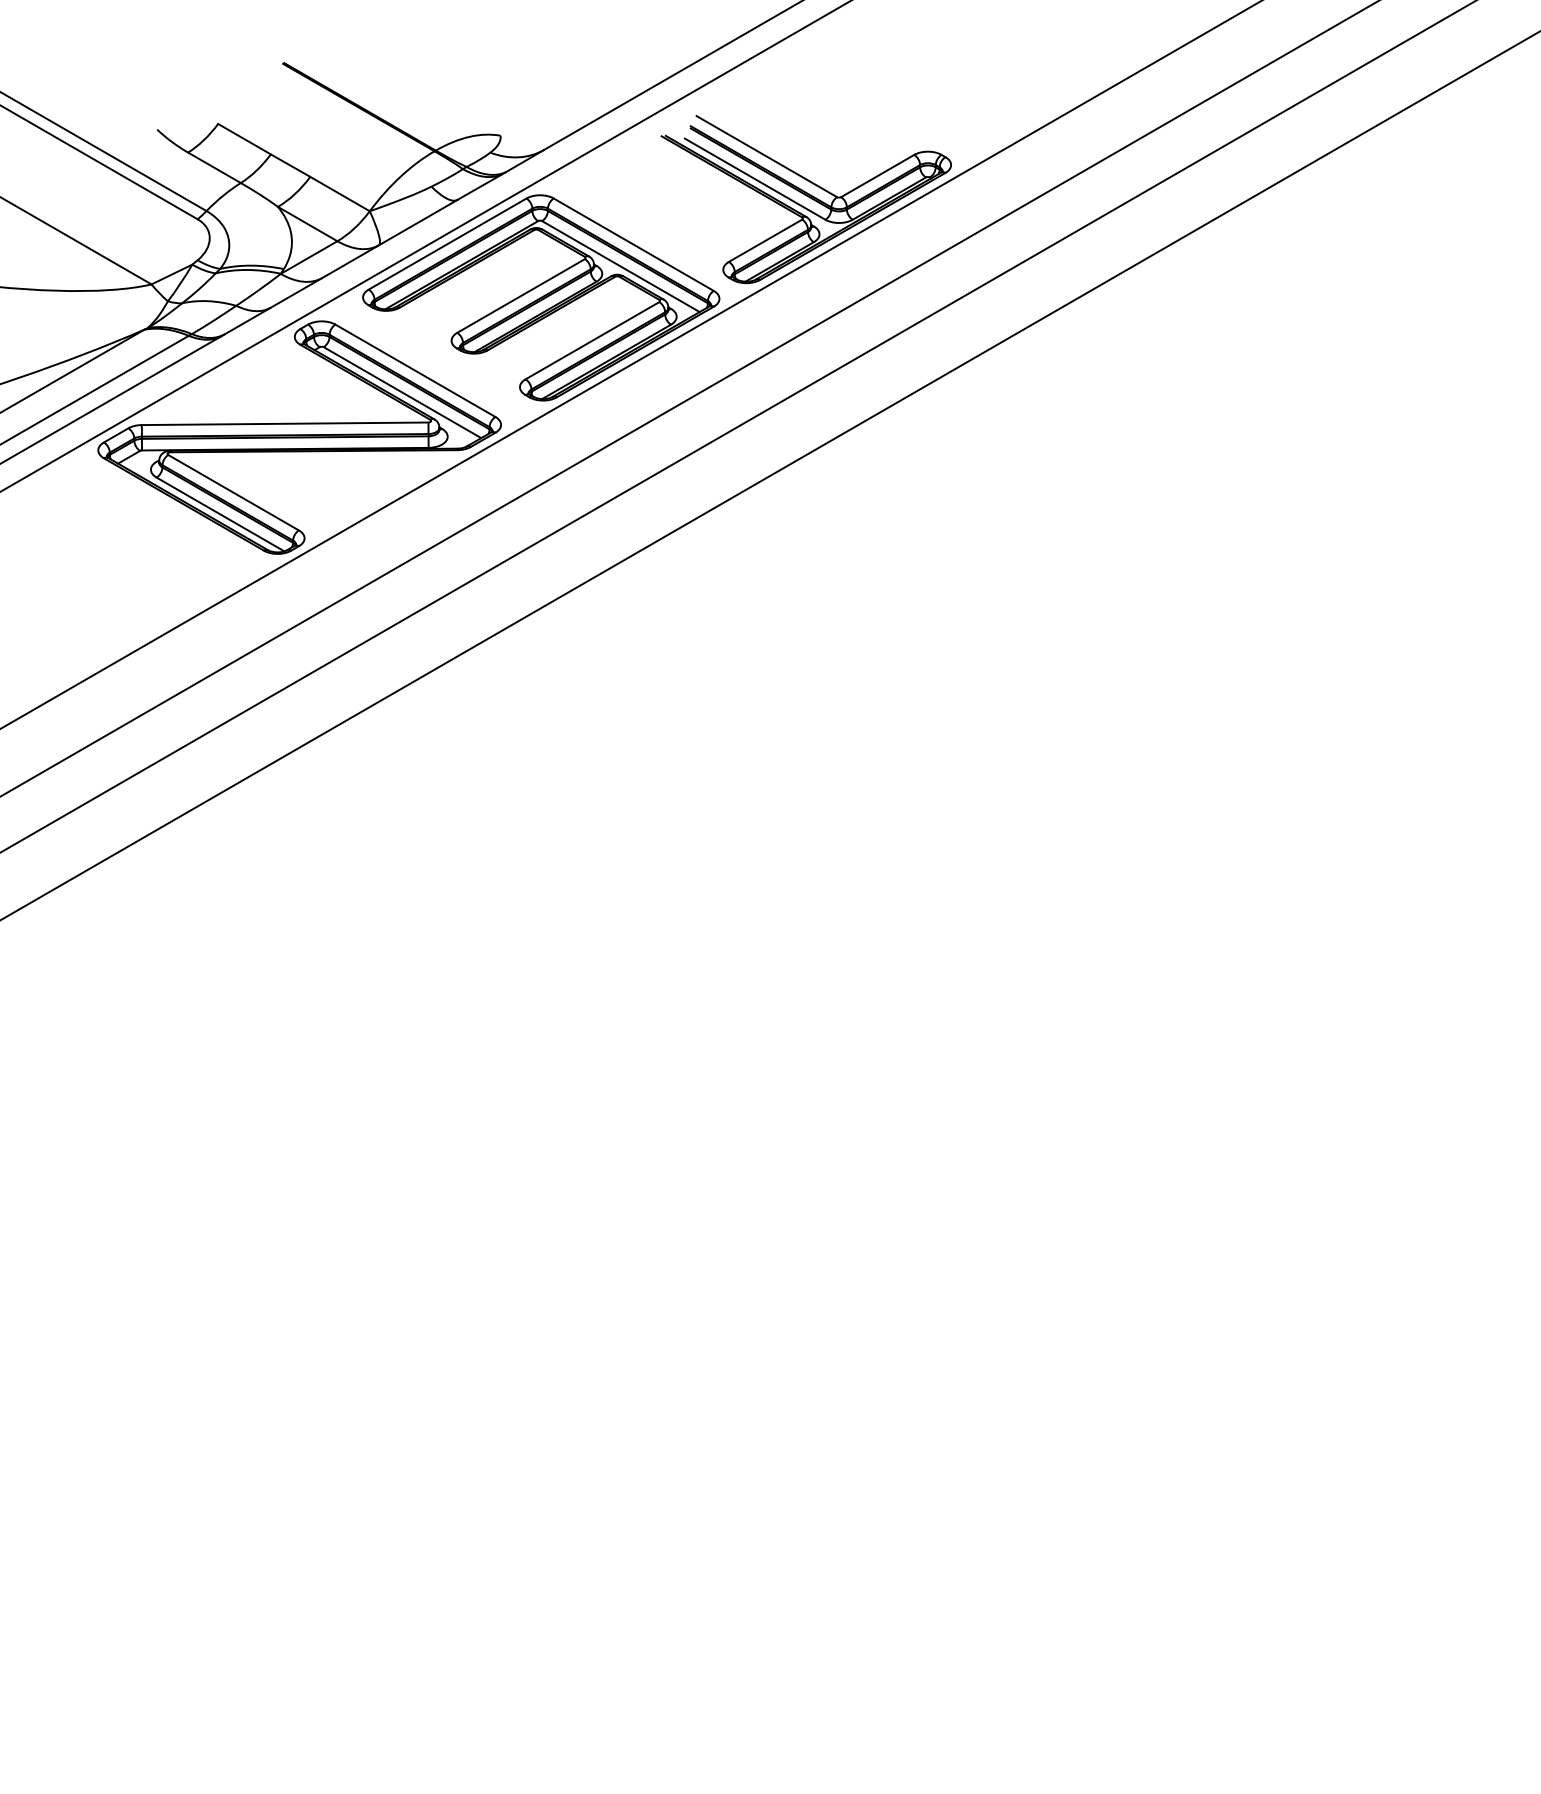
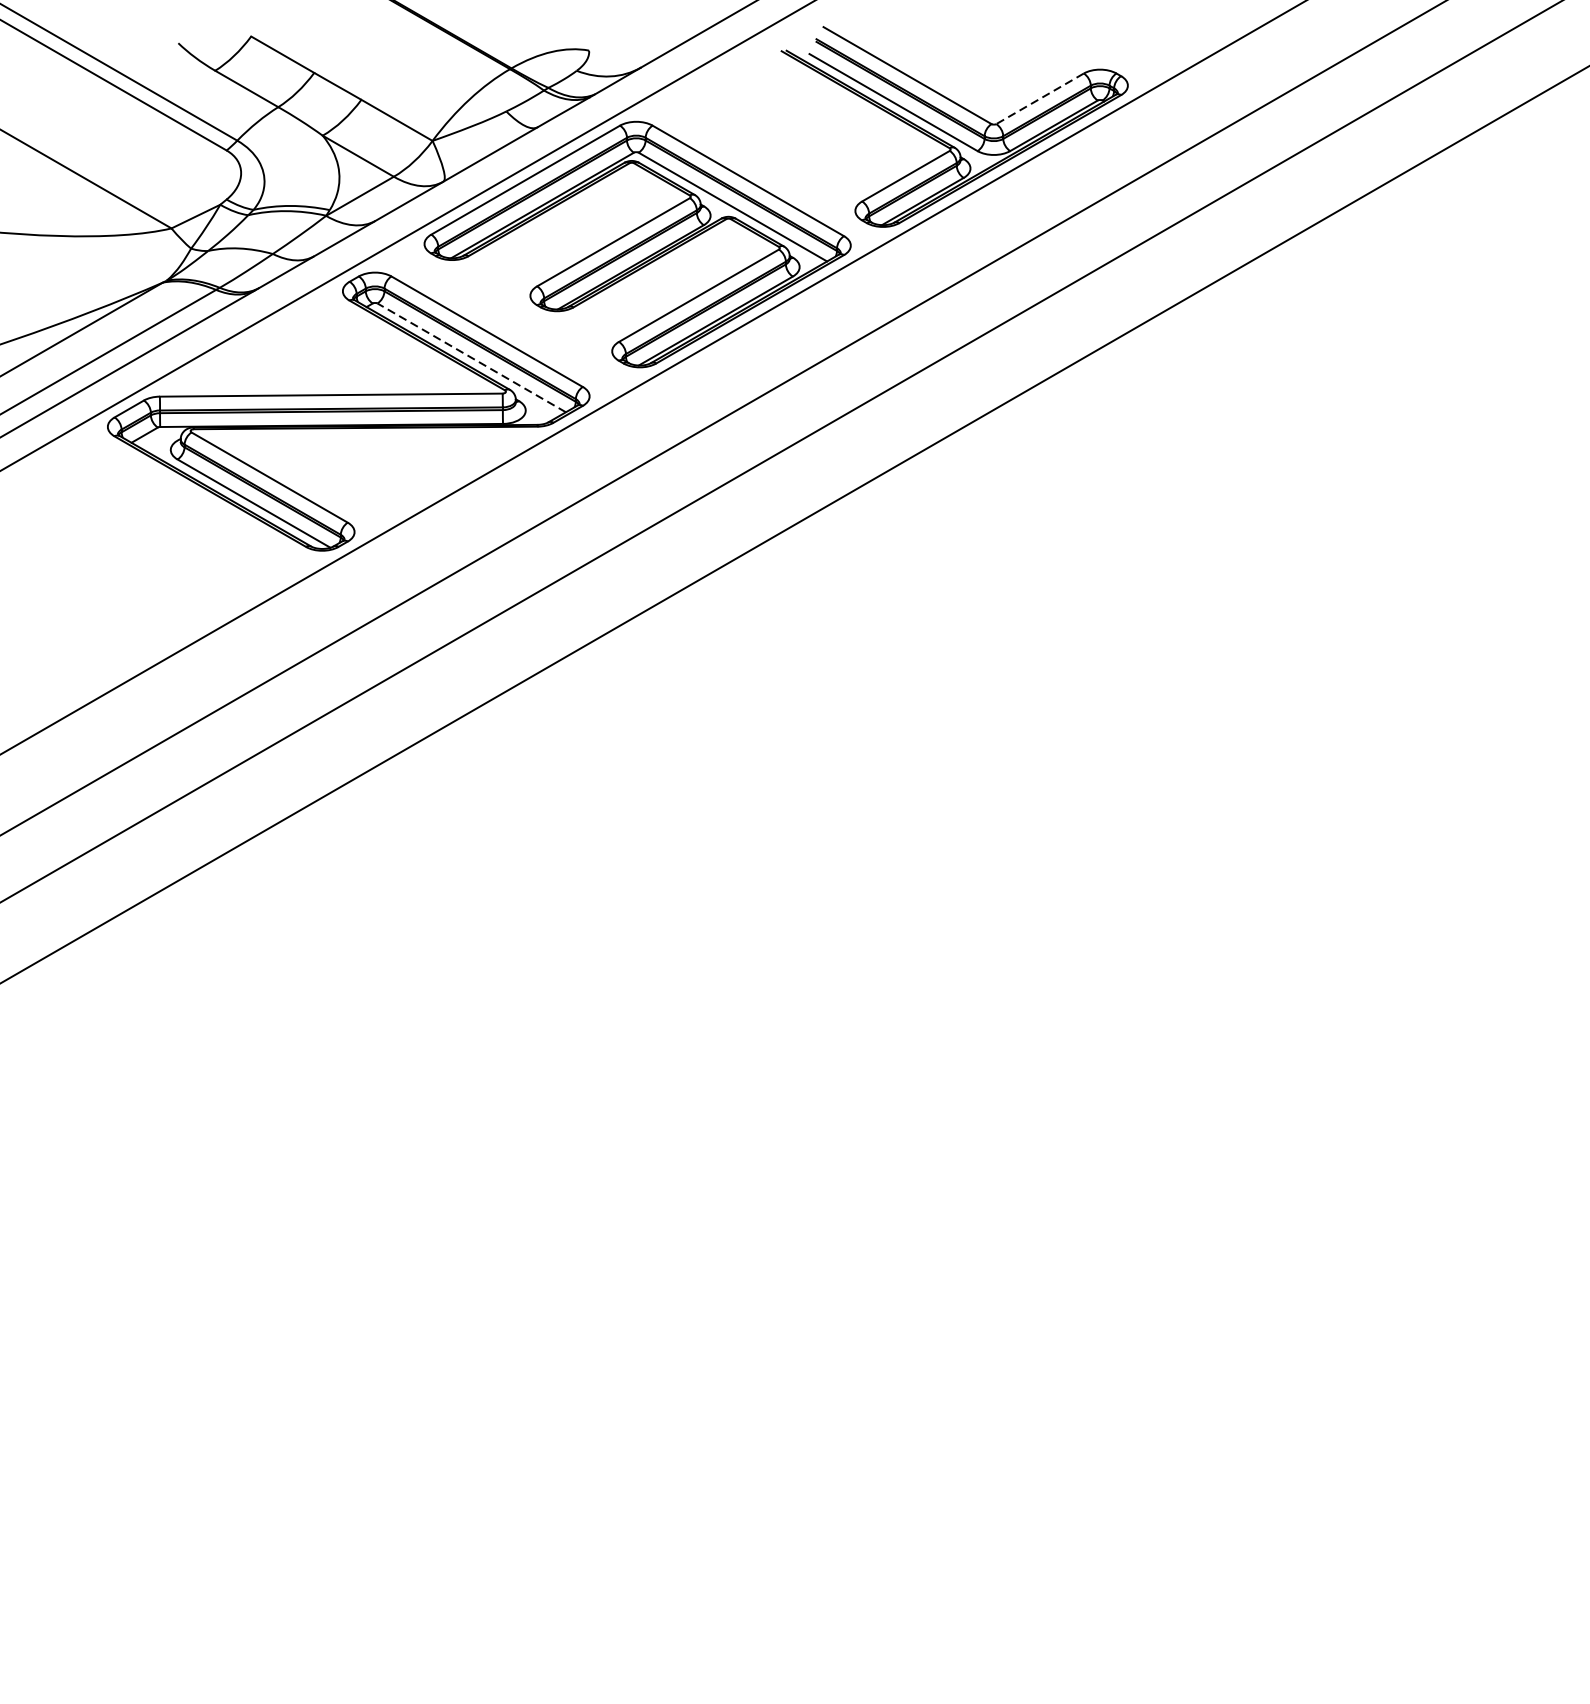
line: (877, 176) -> (1039, 99), solid -> dashed
line: (402, 392) -> (471, 357), solid -> dashed

